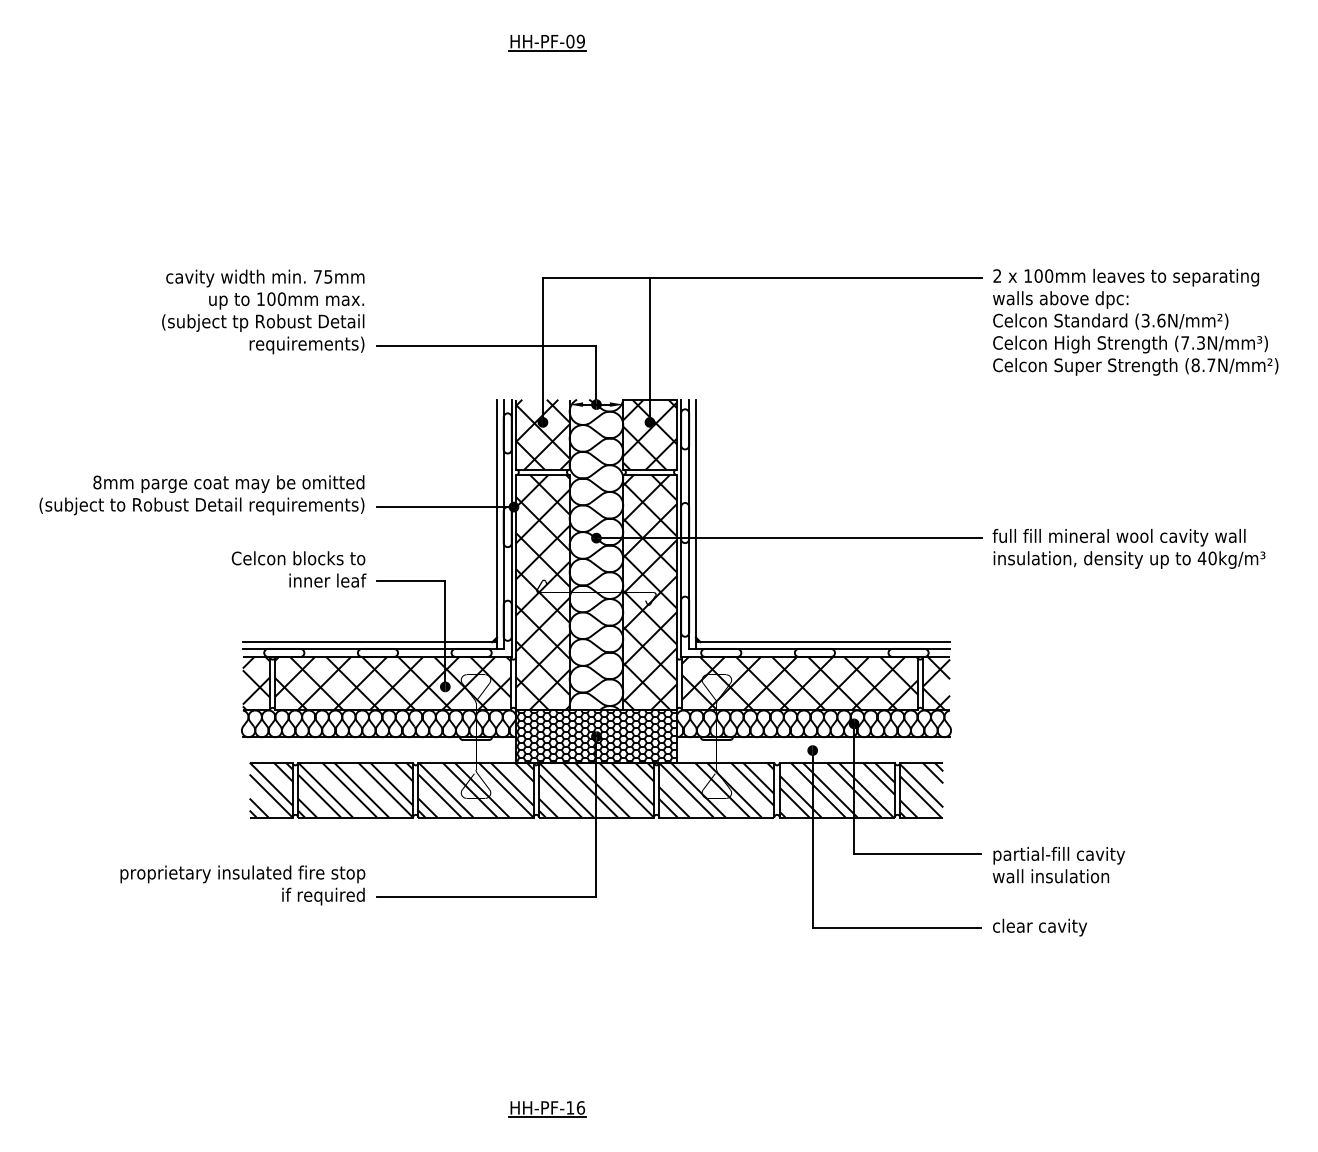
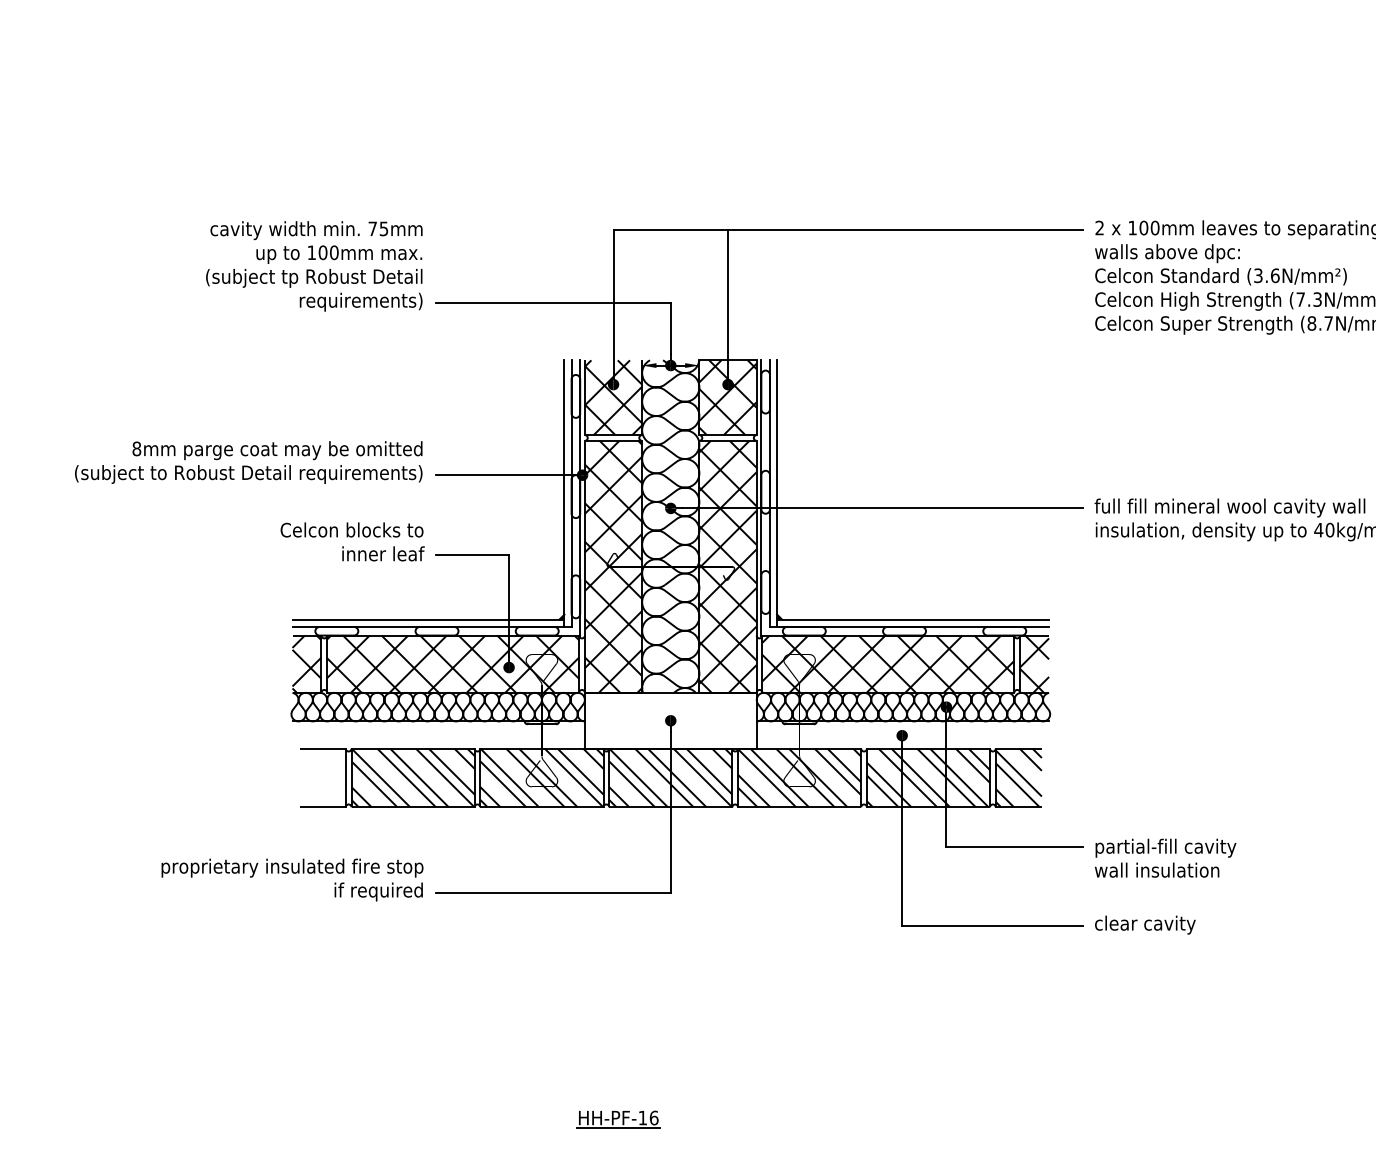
hatch: (596, 736) -> (670, 720), removed
hatch: (270, 789) -> (322, 777), removed

